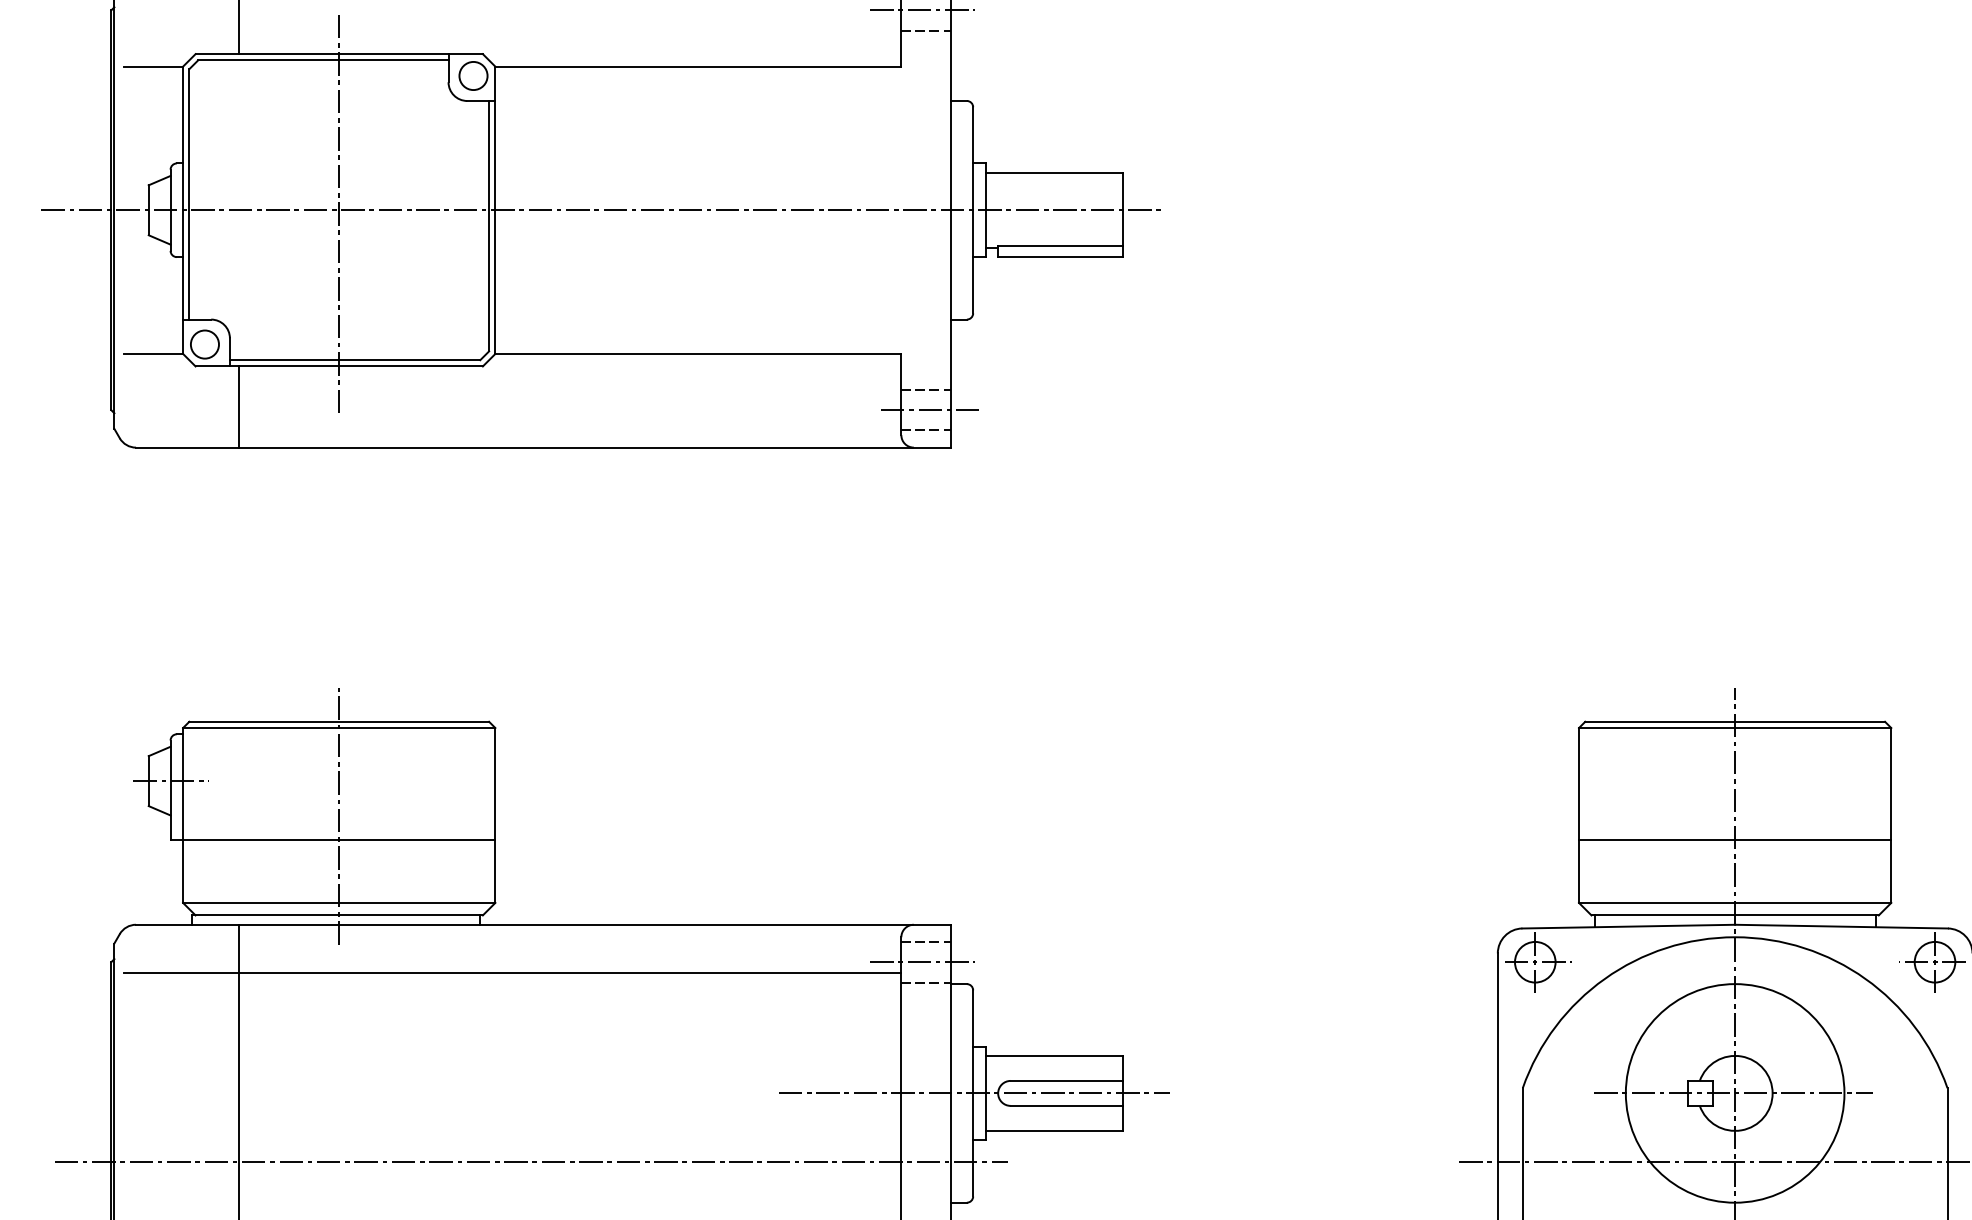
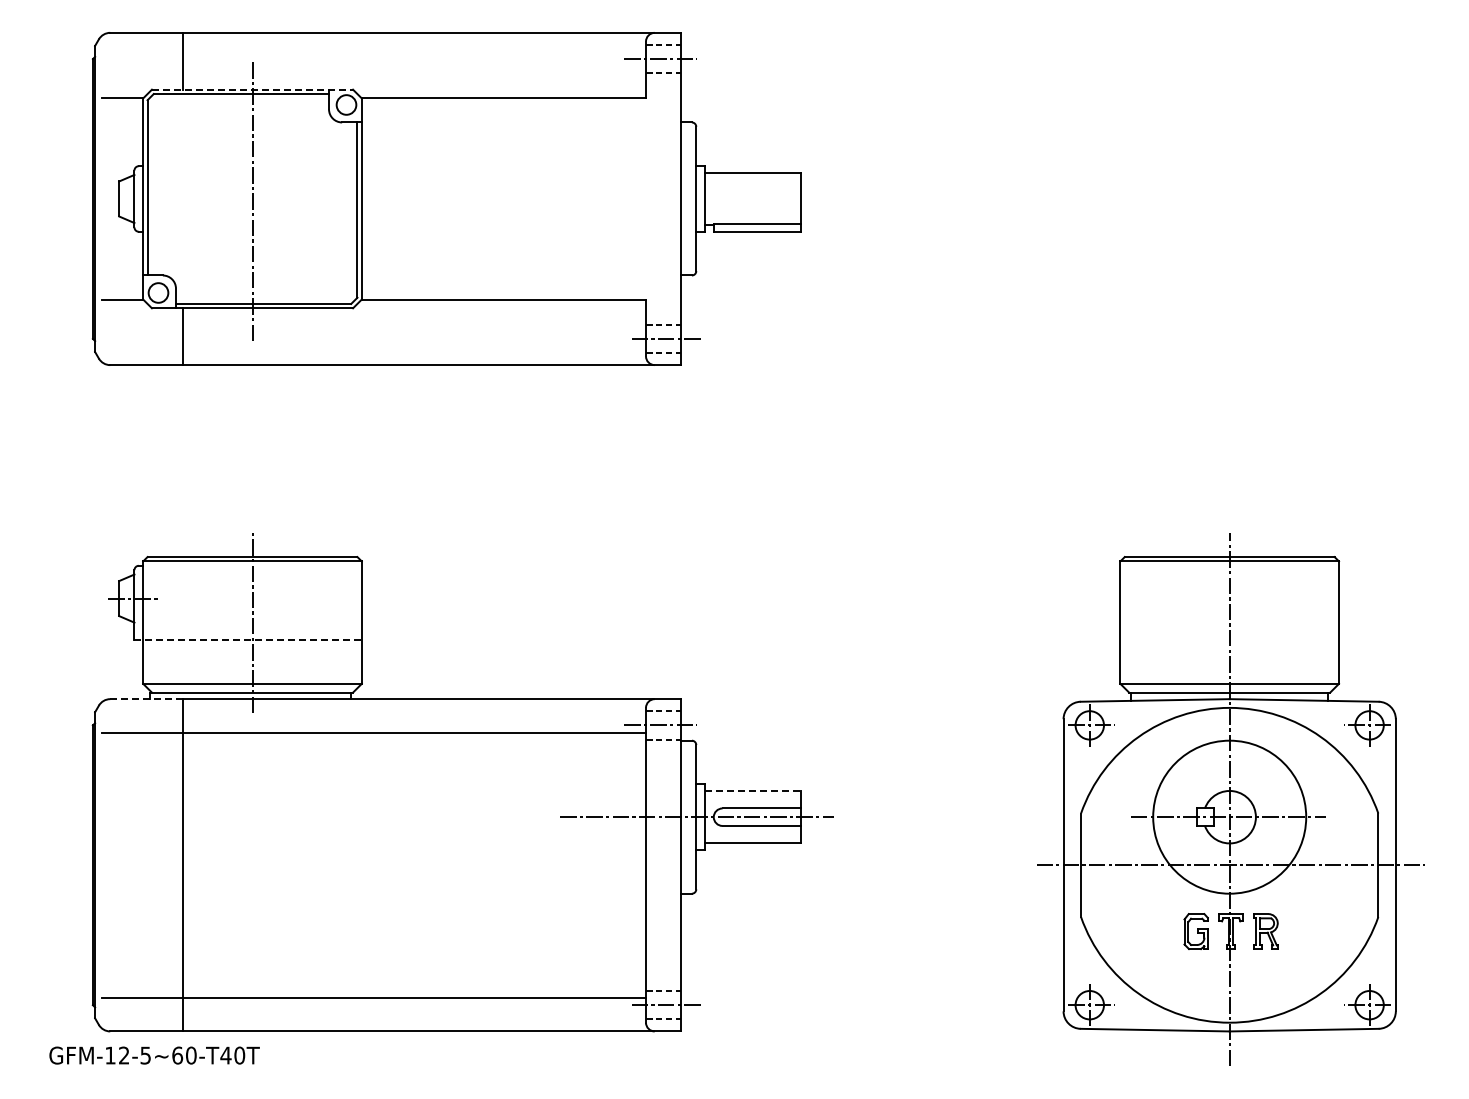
line: (339, 53) -> (252, 89), solid -> dashed
line: (603, 209) -> (437, 198), removed
line: (333, 840) -> (248, 640), solid -> dashed
line: (1734, 840) -> (1229, 640), removed
line: (187, 925) -> (146, 699), solid -> dashed
line: (1054, 1055) -> (753, 790), solid -> dashed
line: (530, 1162) -> (386, 865), removed

